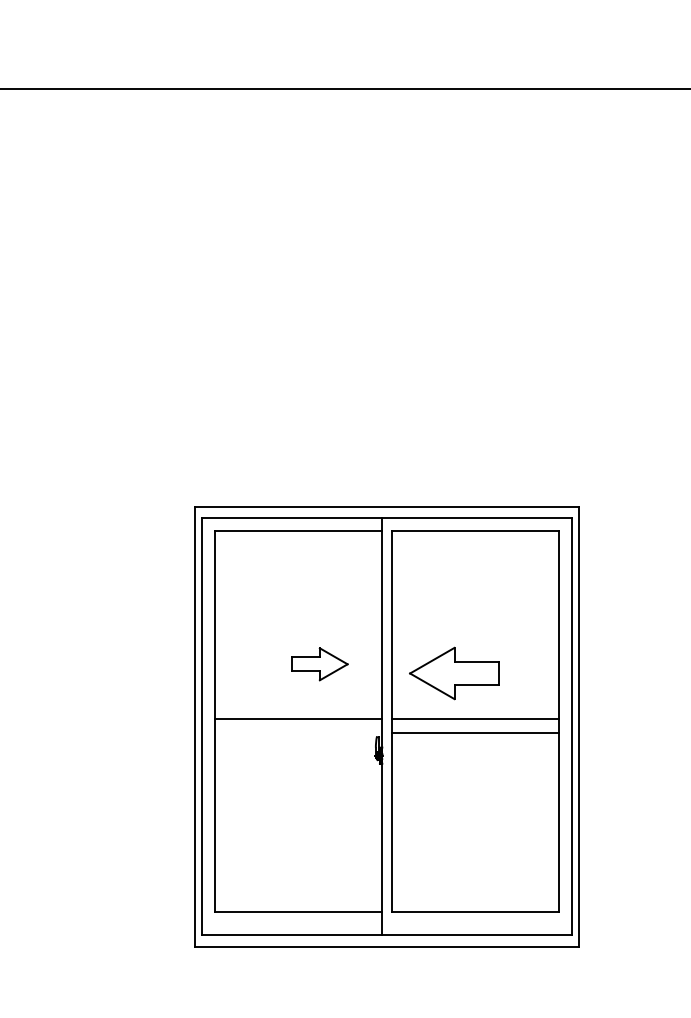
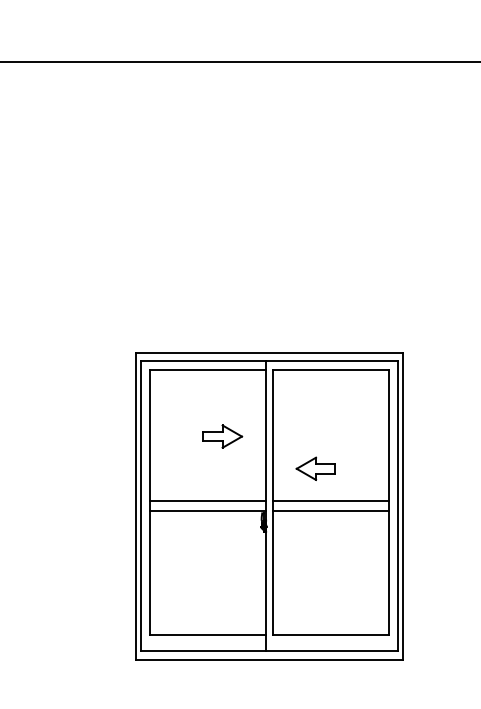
part: (319, 664) -> (222, 436), moved
part: (453, 672) -> (315, 468), size x0.62
line: (298, 733) -> (207, 510), added

